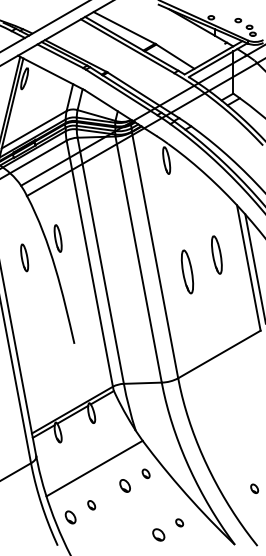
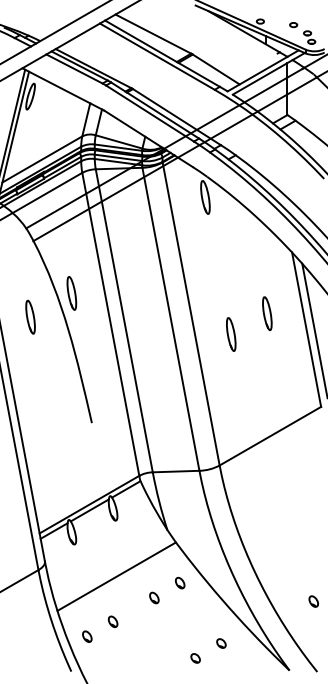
part: (217, 254) -> (267, 313), size x0.71
part: (187, 271) -> (231, 334), size x0.62
part: (125, 485) -> (154, 597), size x0.71
part: (70, 517) -> (87, 636), size x0.71
part: (158, 535) -> (195, 658), size x0.62

